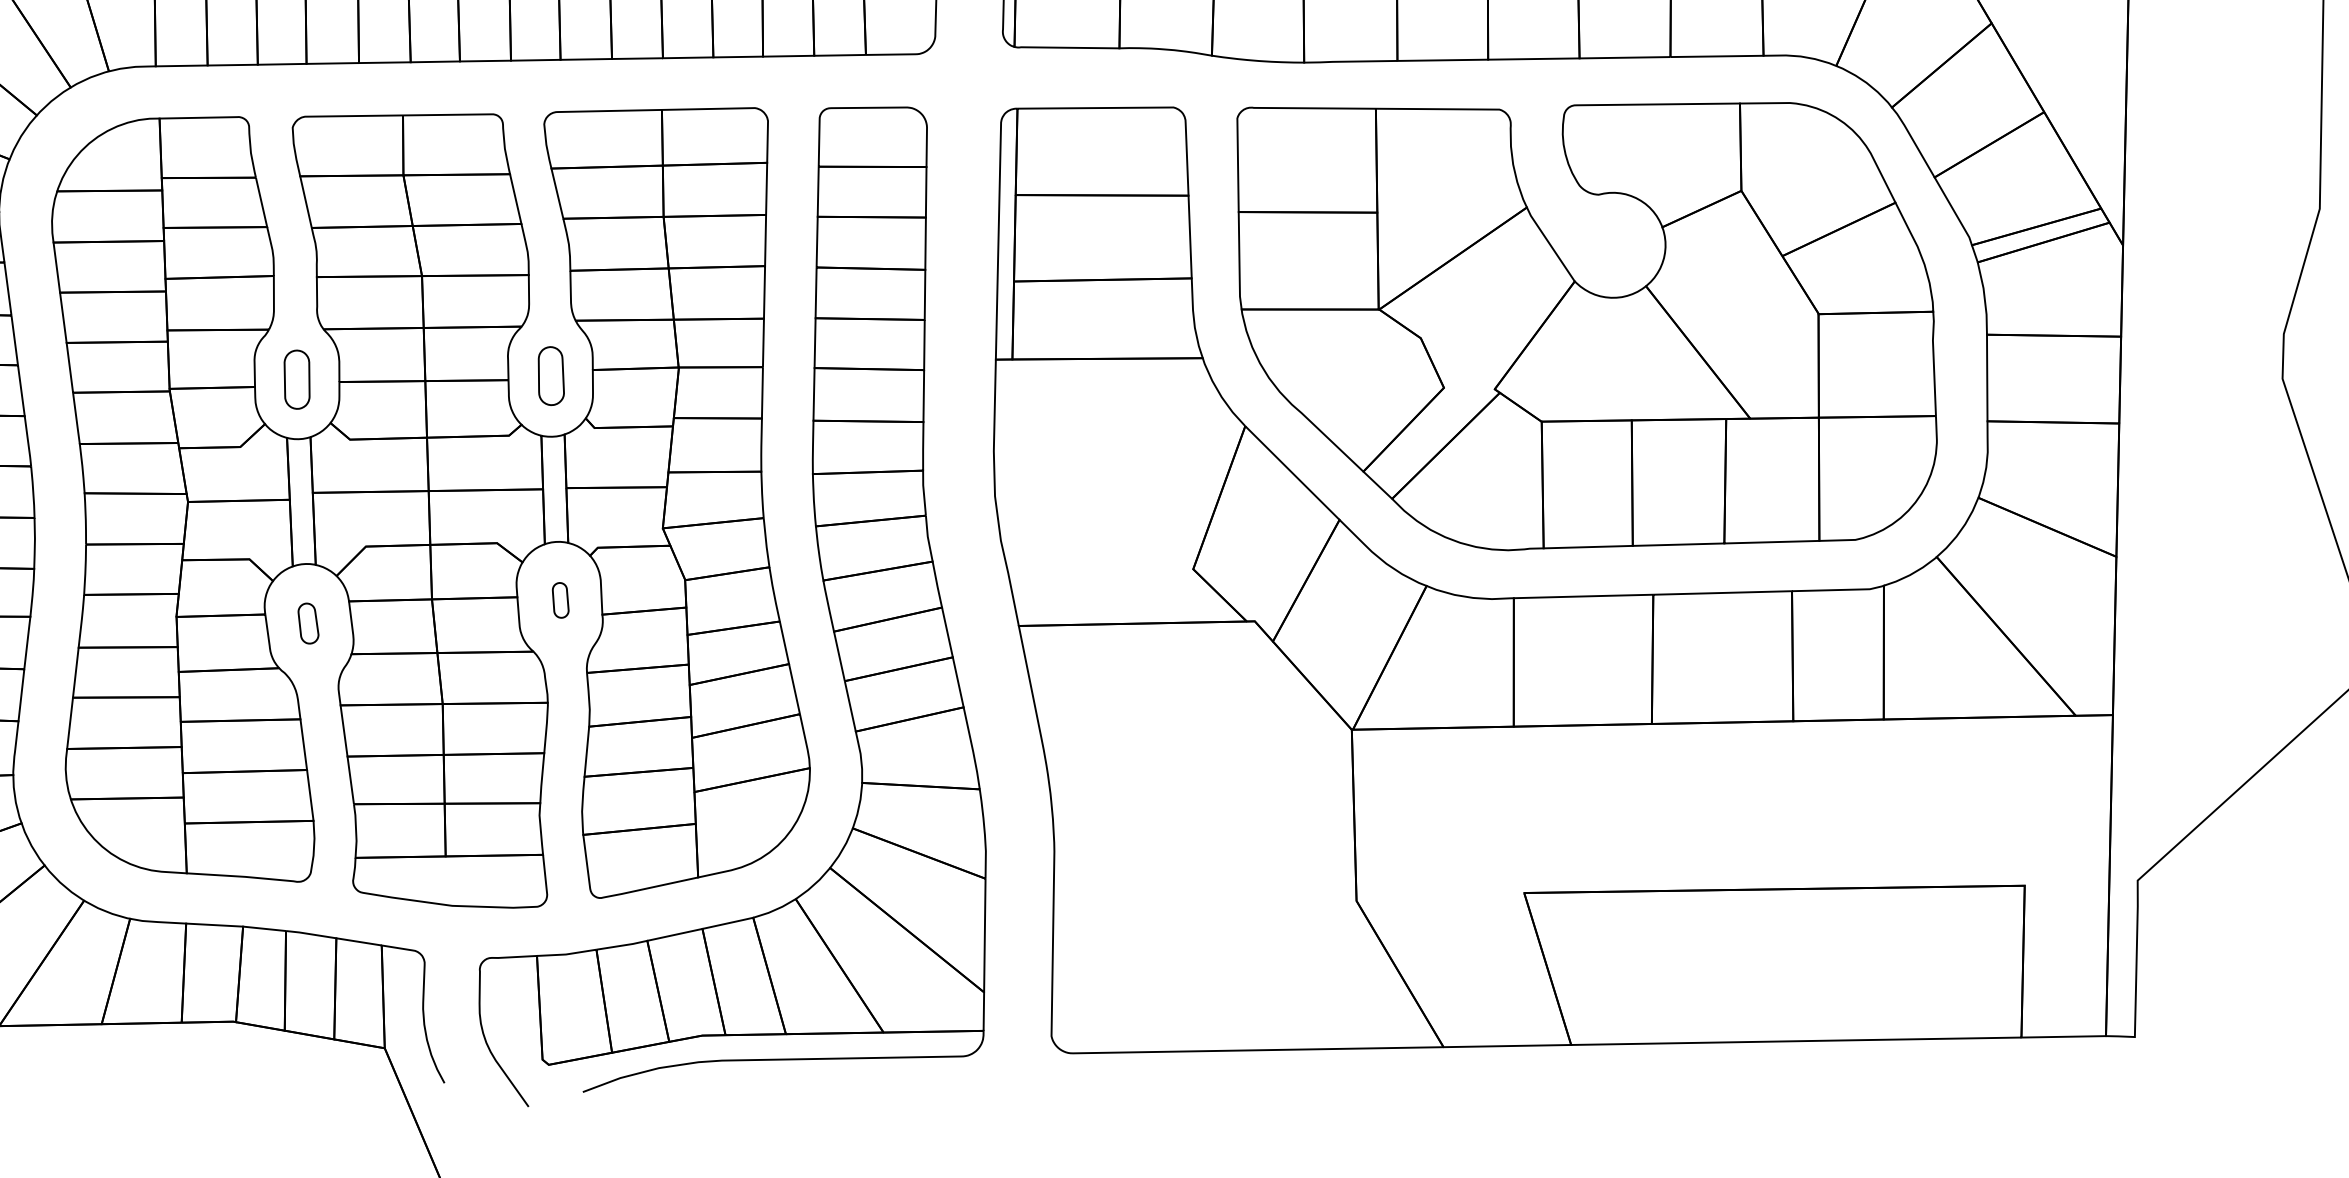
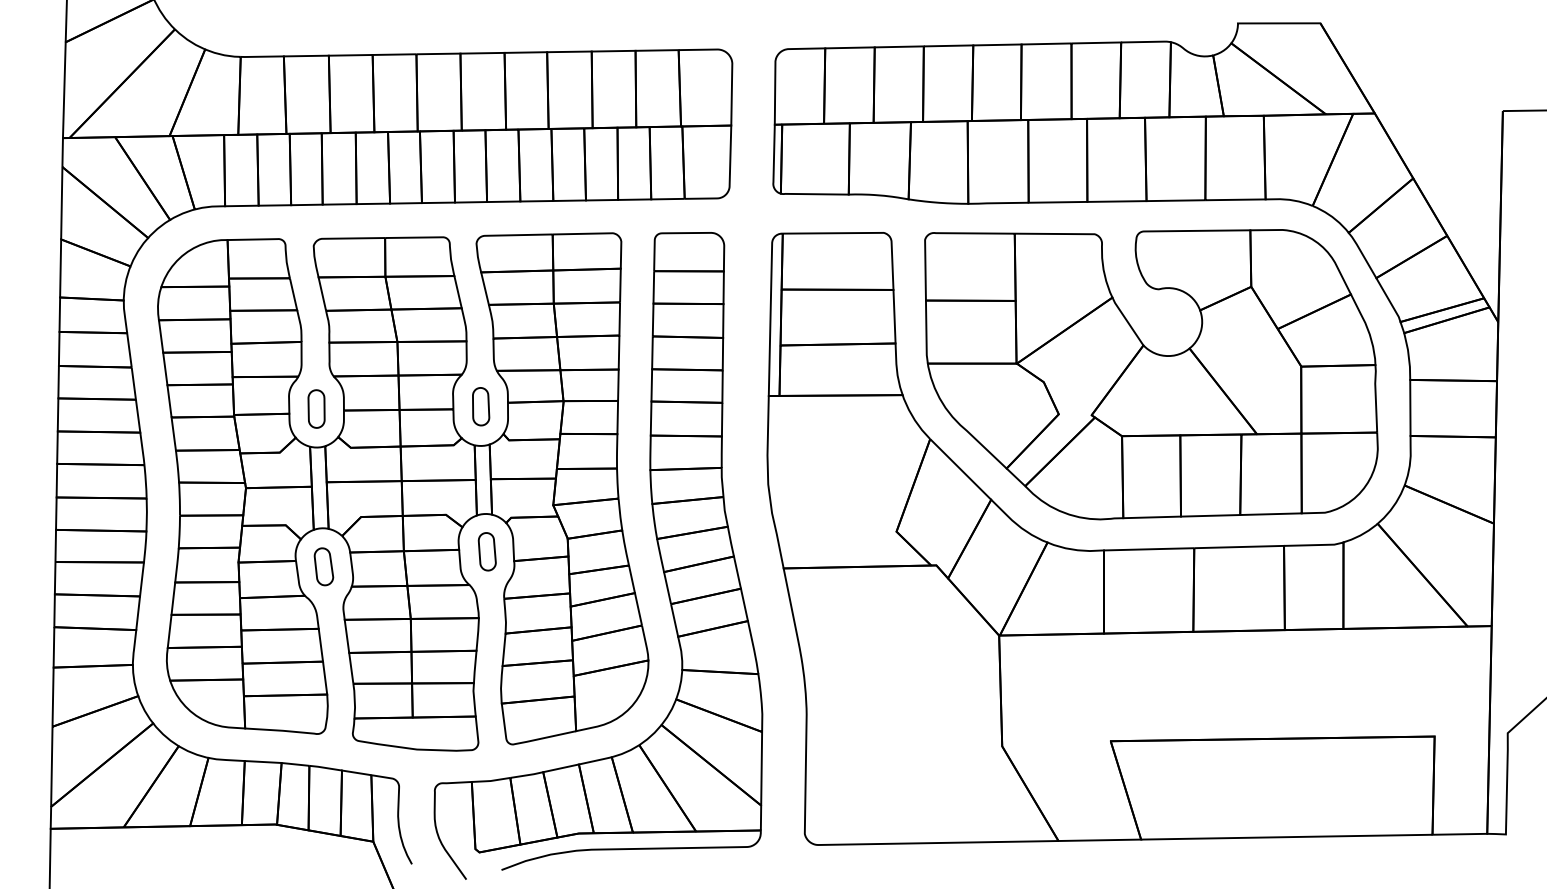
part: (559, 599) -> (486, 551), size x1.67
part: (307, 623) -> (323, 566), size x1.43

